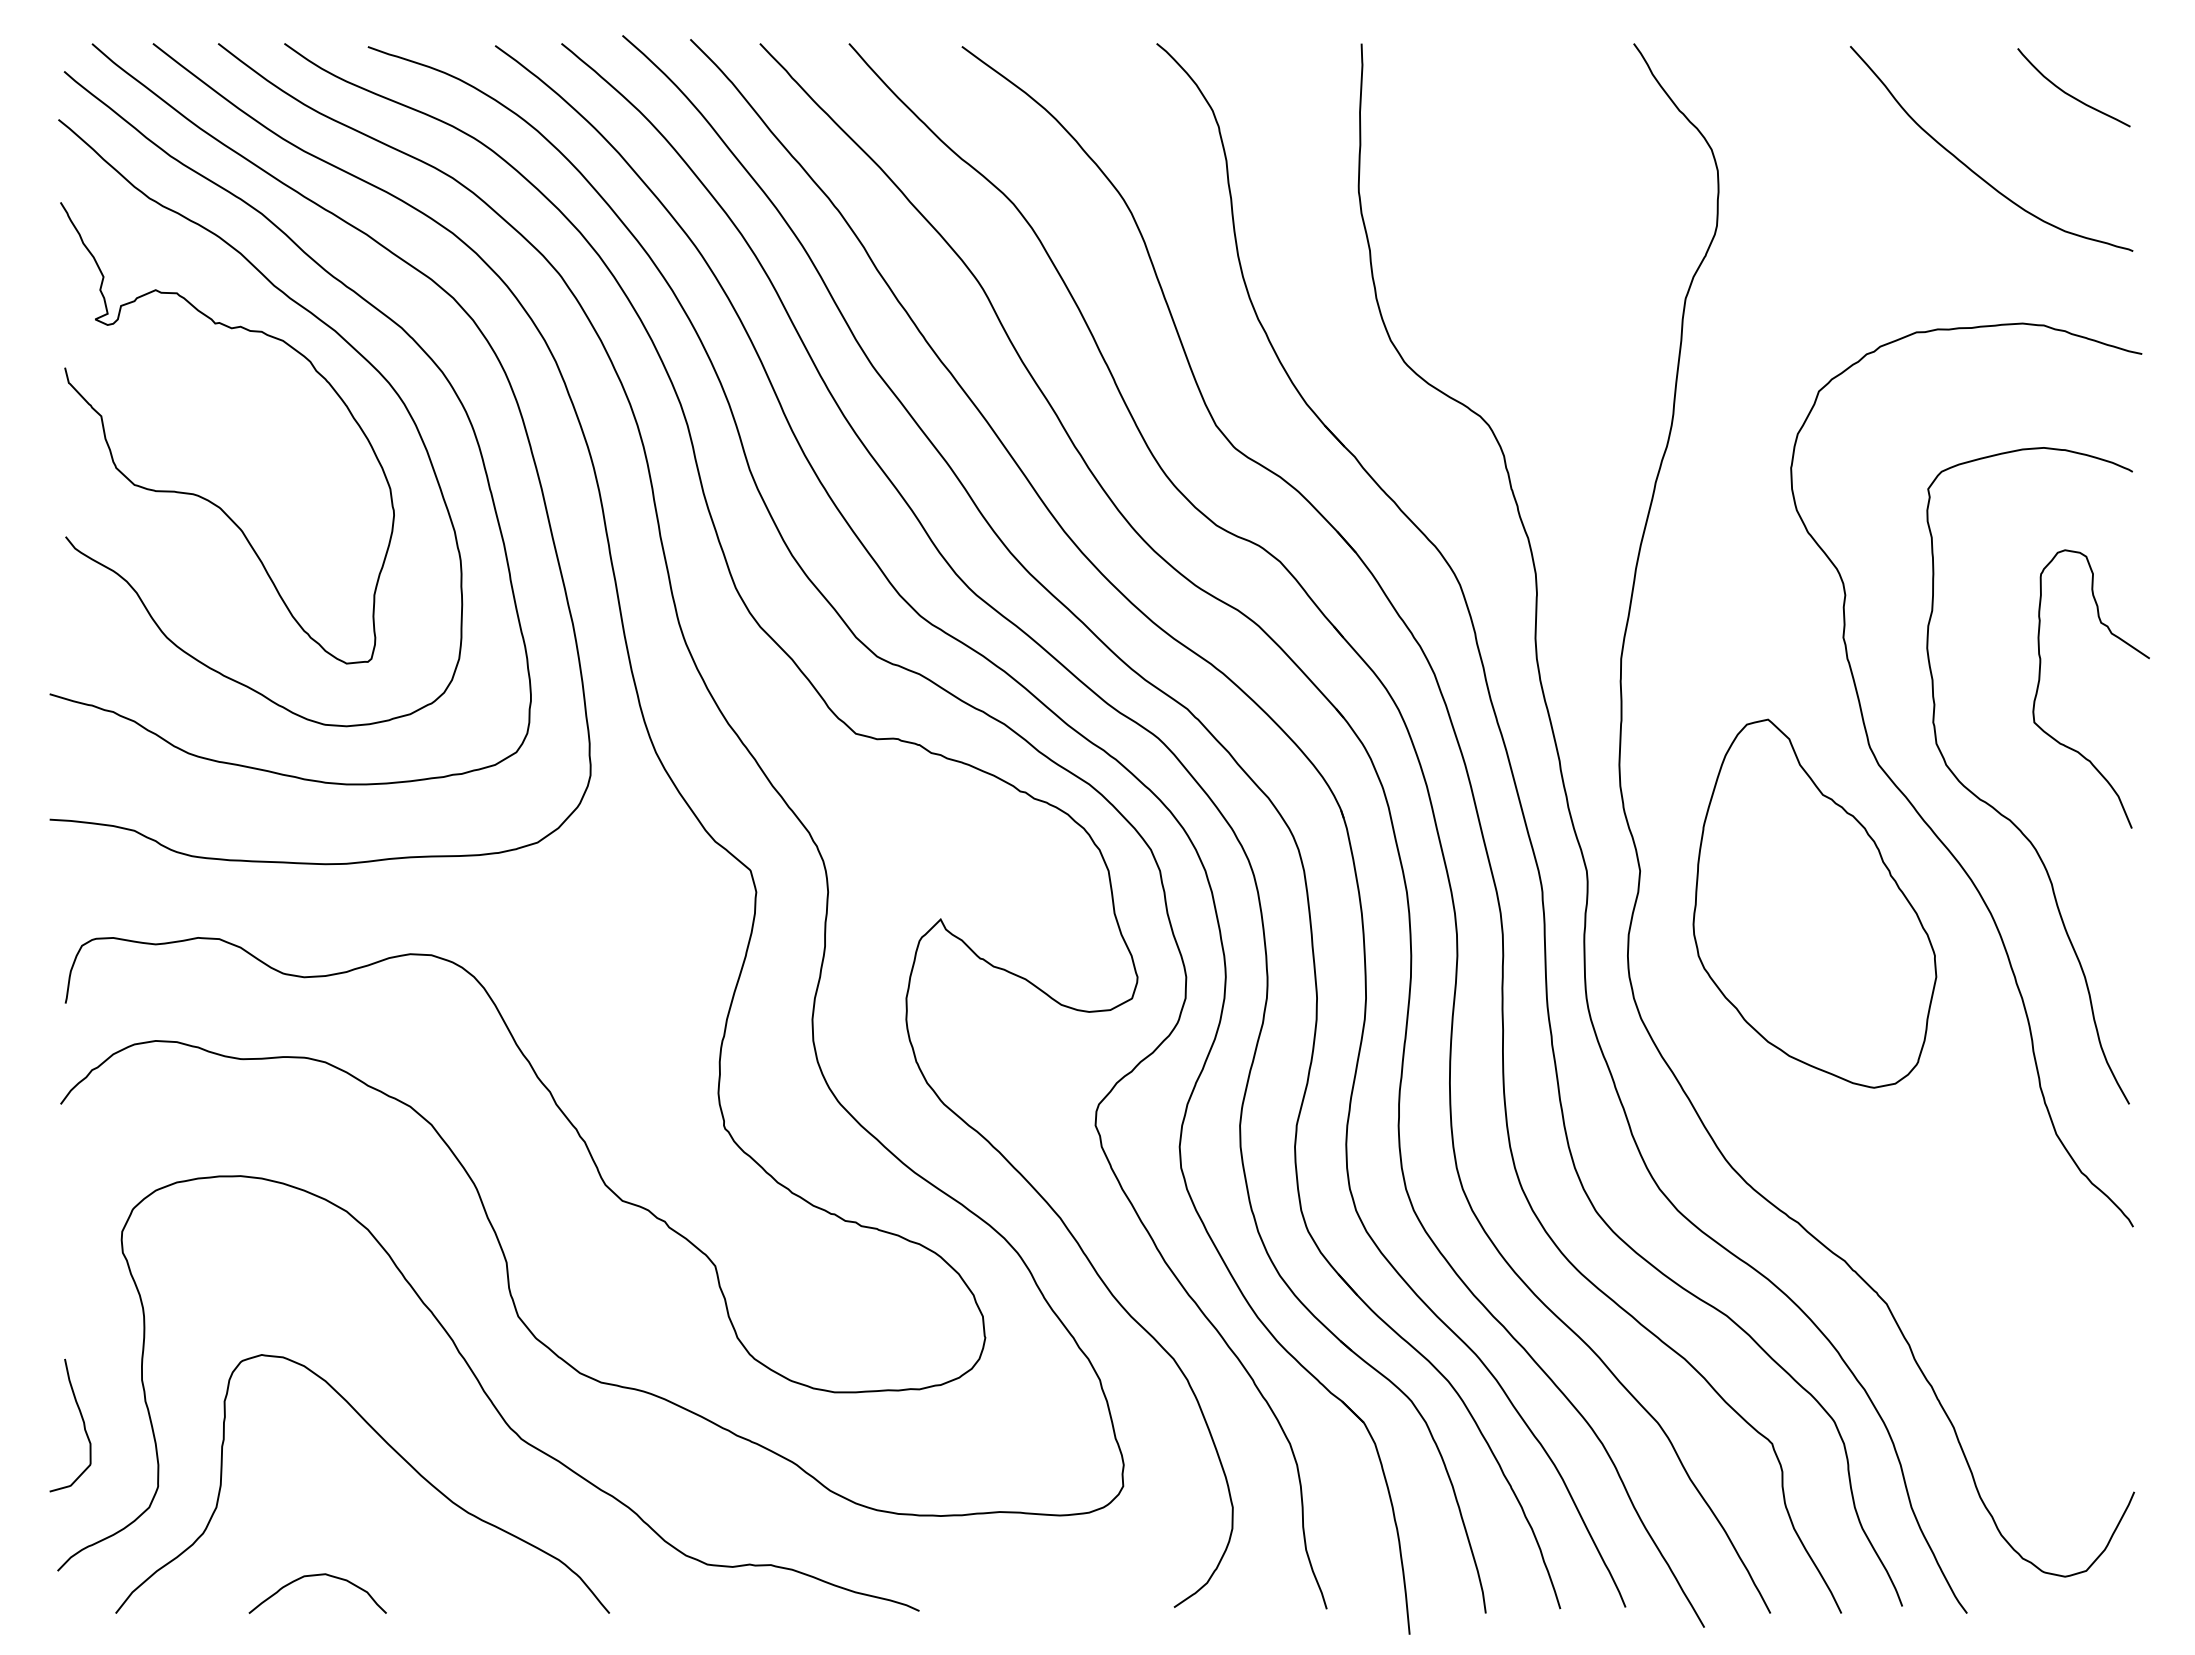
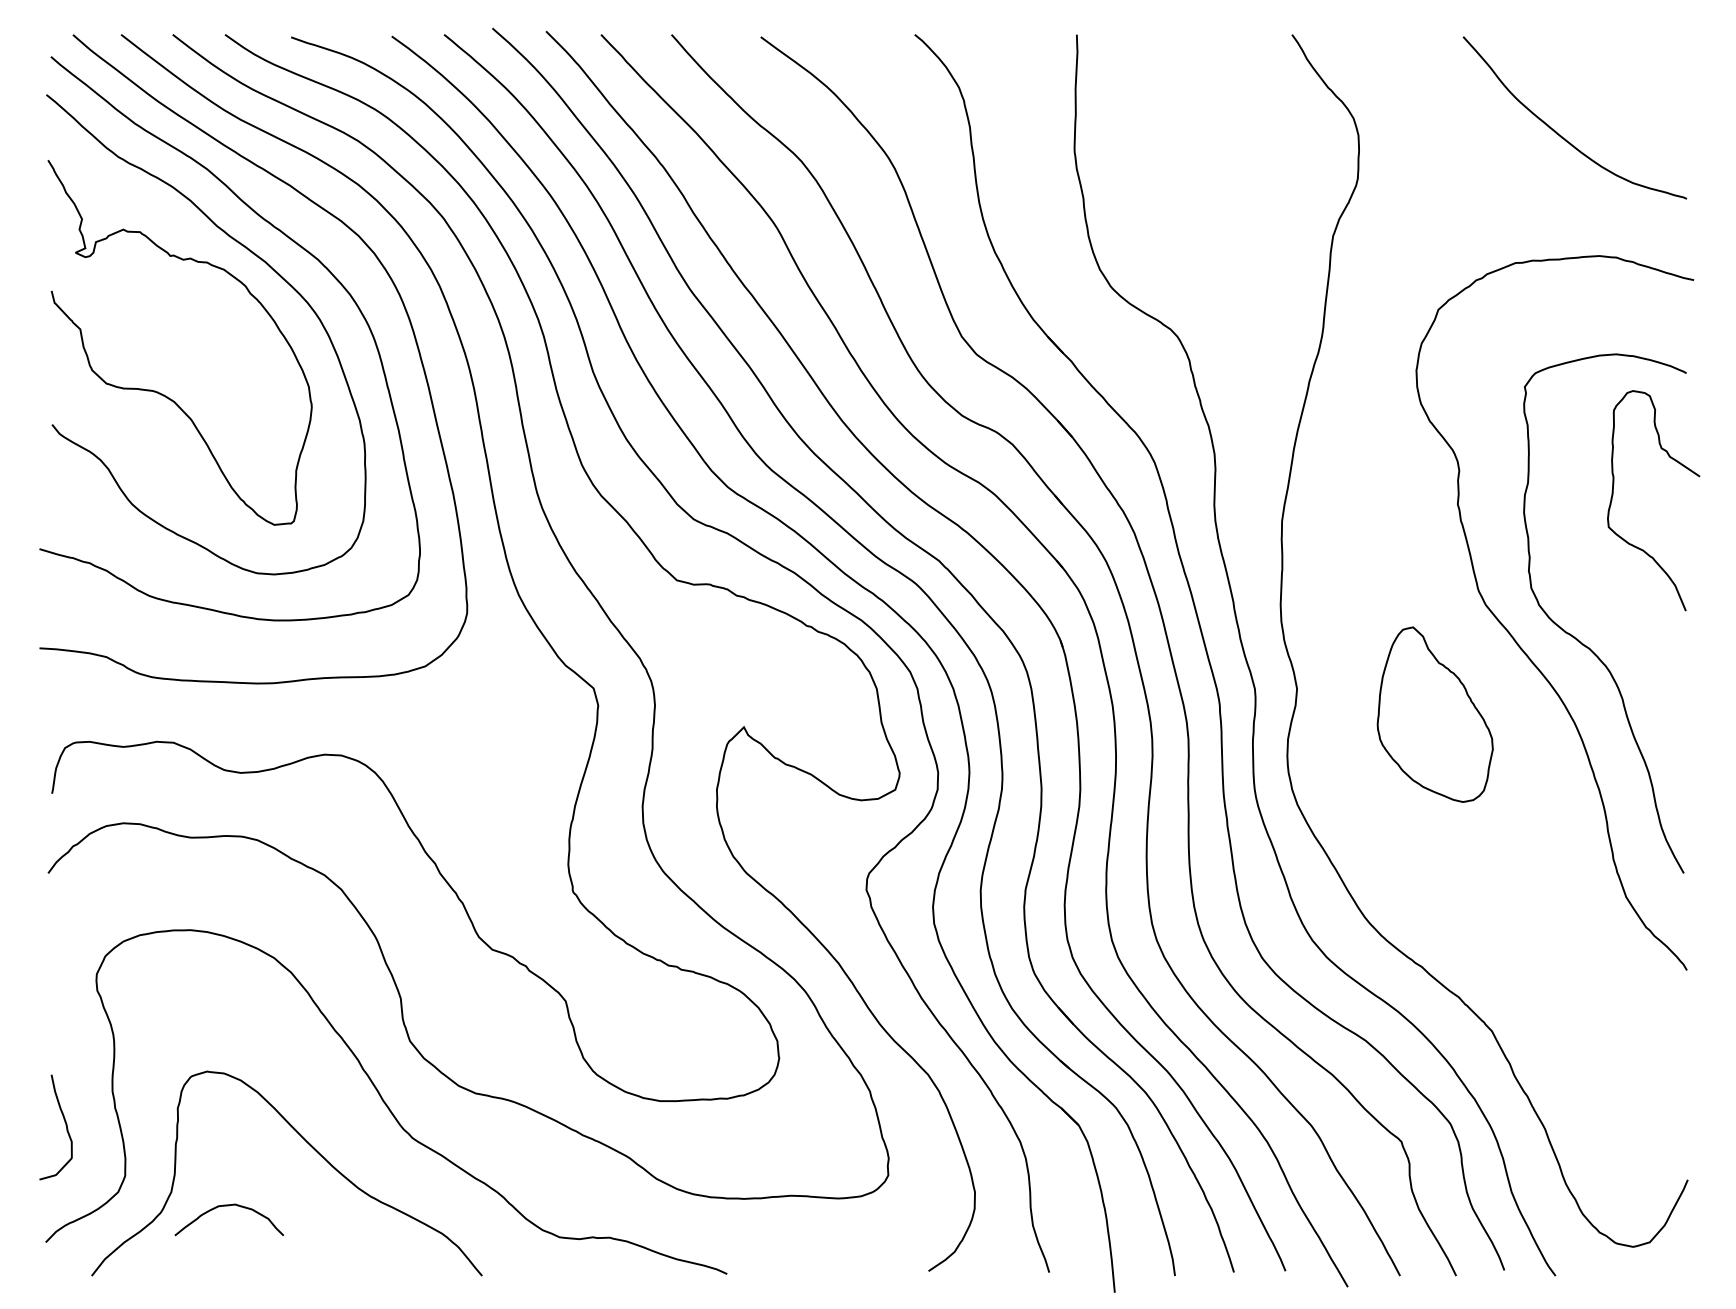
curve: (2070, 94) -> (1637, 74), removed
curve: (2040, 680) -> (1613, 493), moved
part: (1814, 903) -> (1434, 714), size x0.6
curve: (315, 1576) -> (227, 1206), moved

